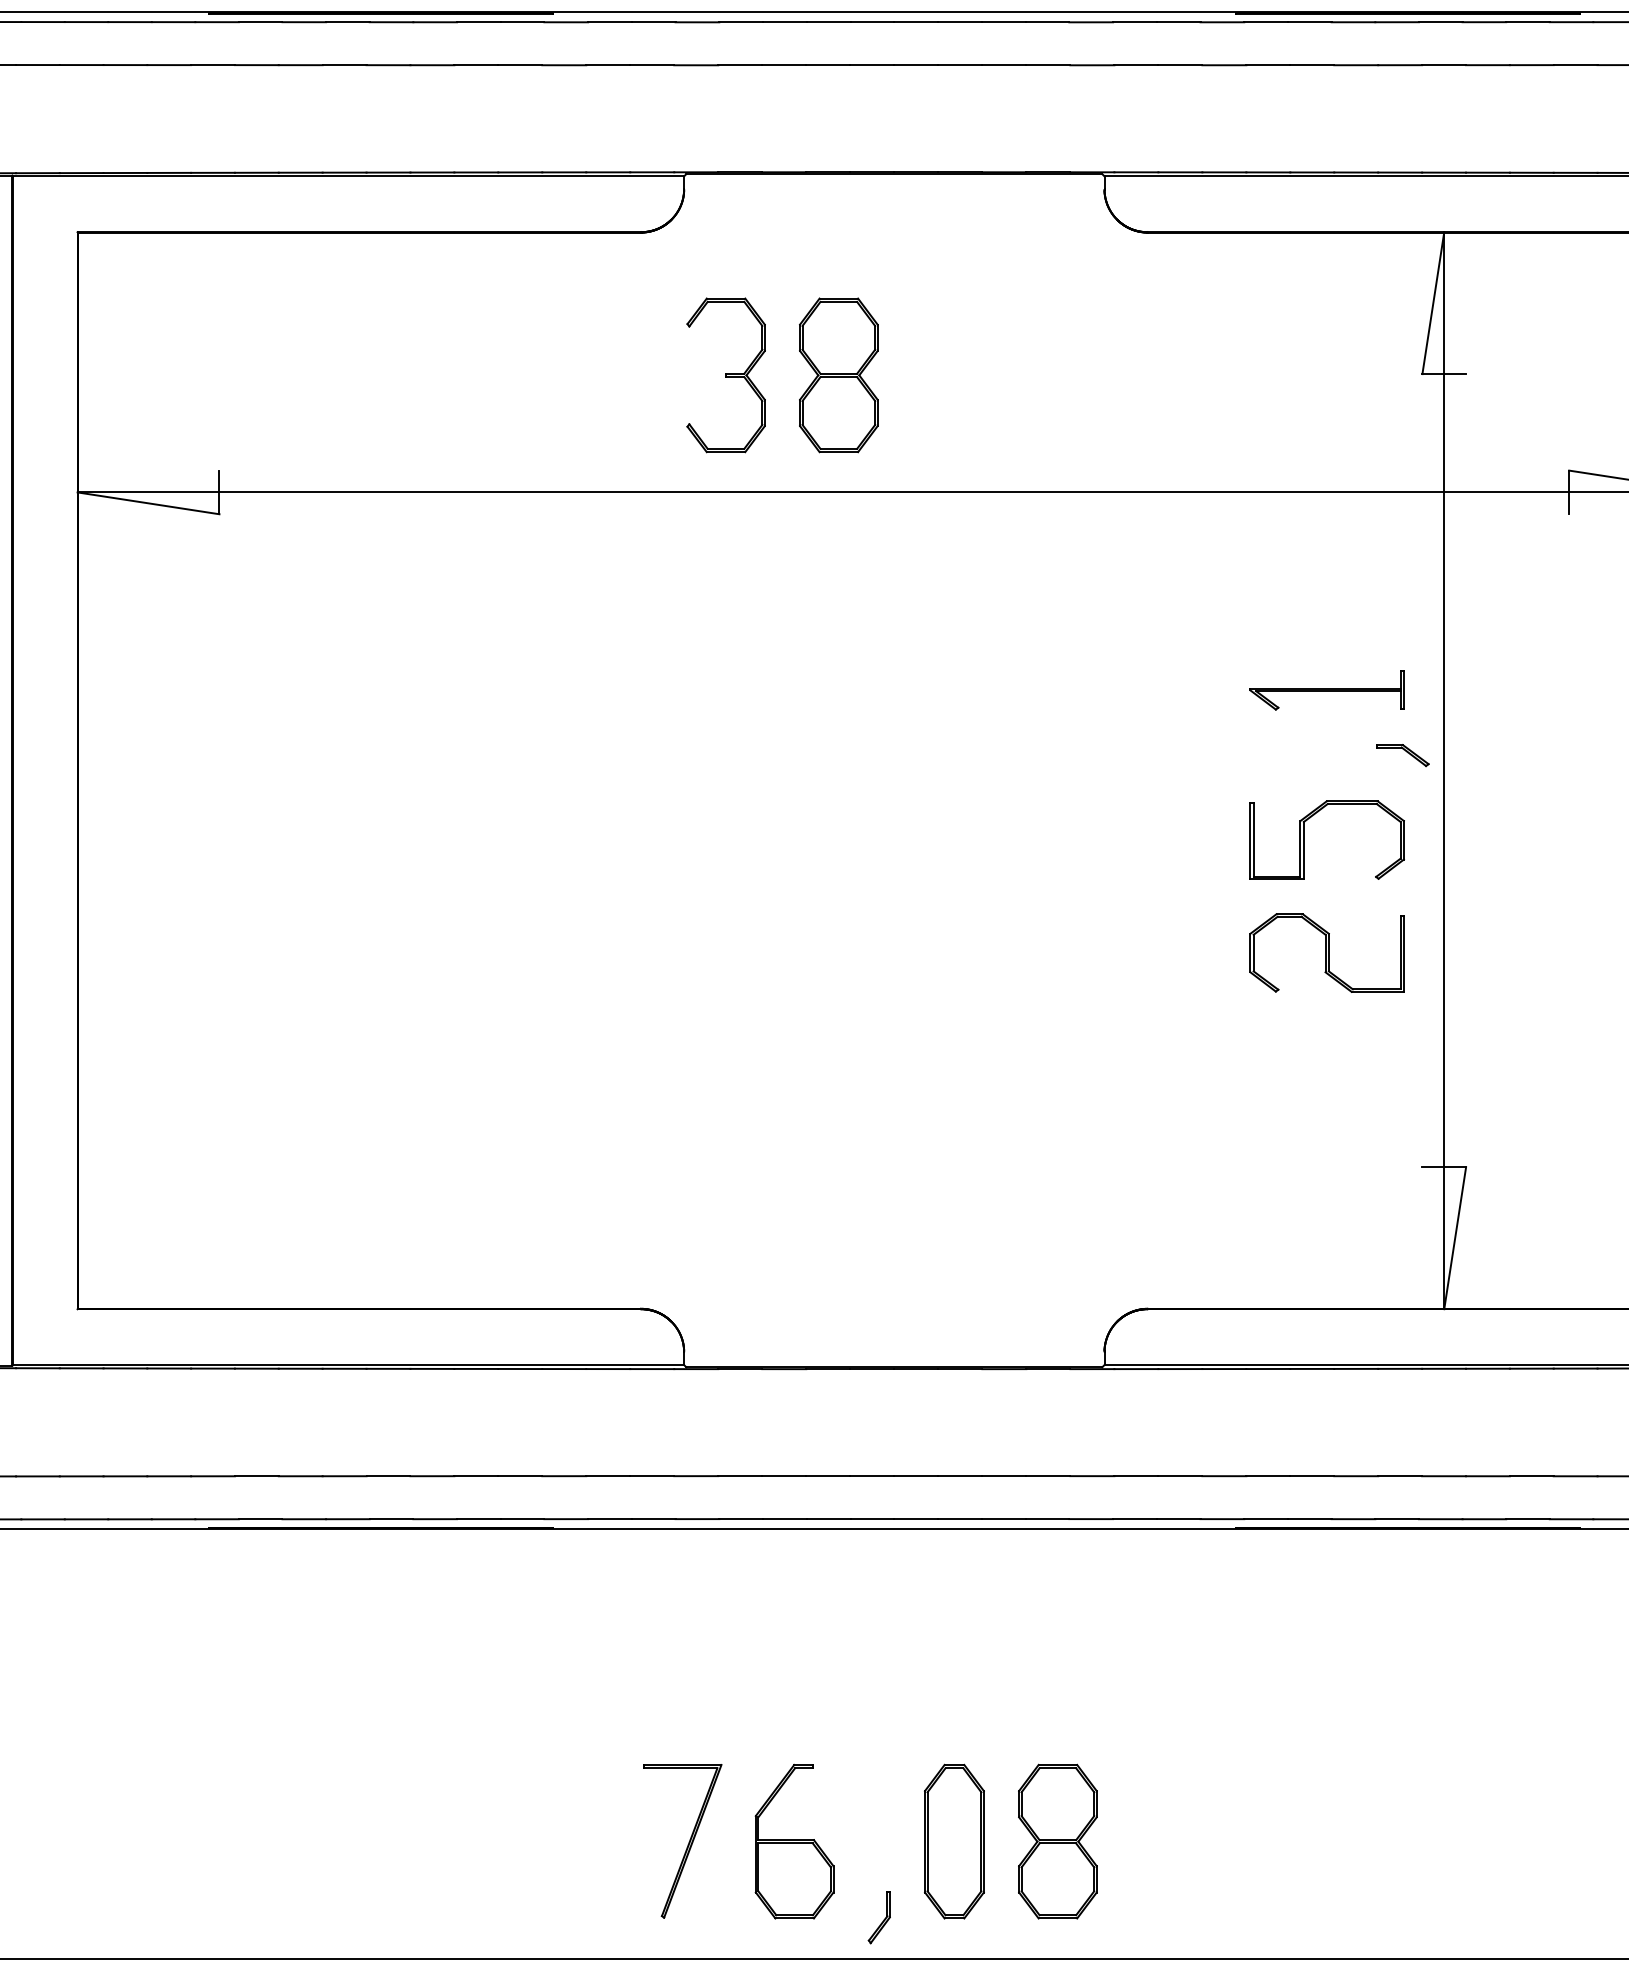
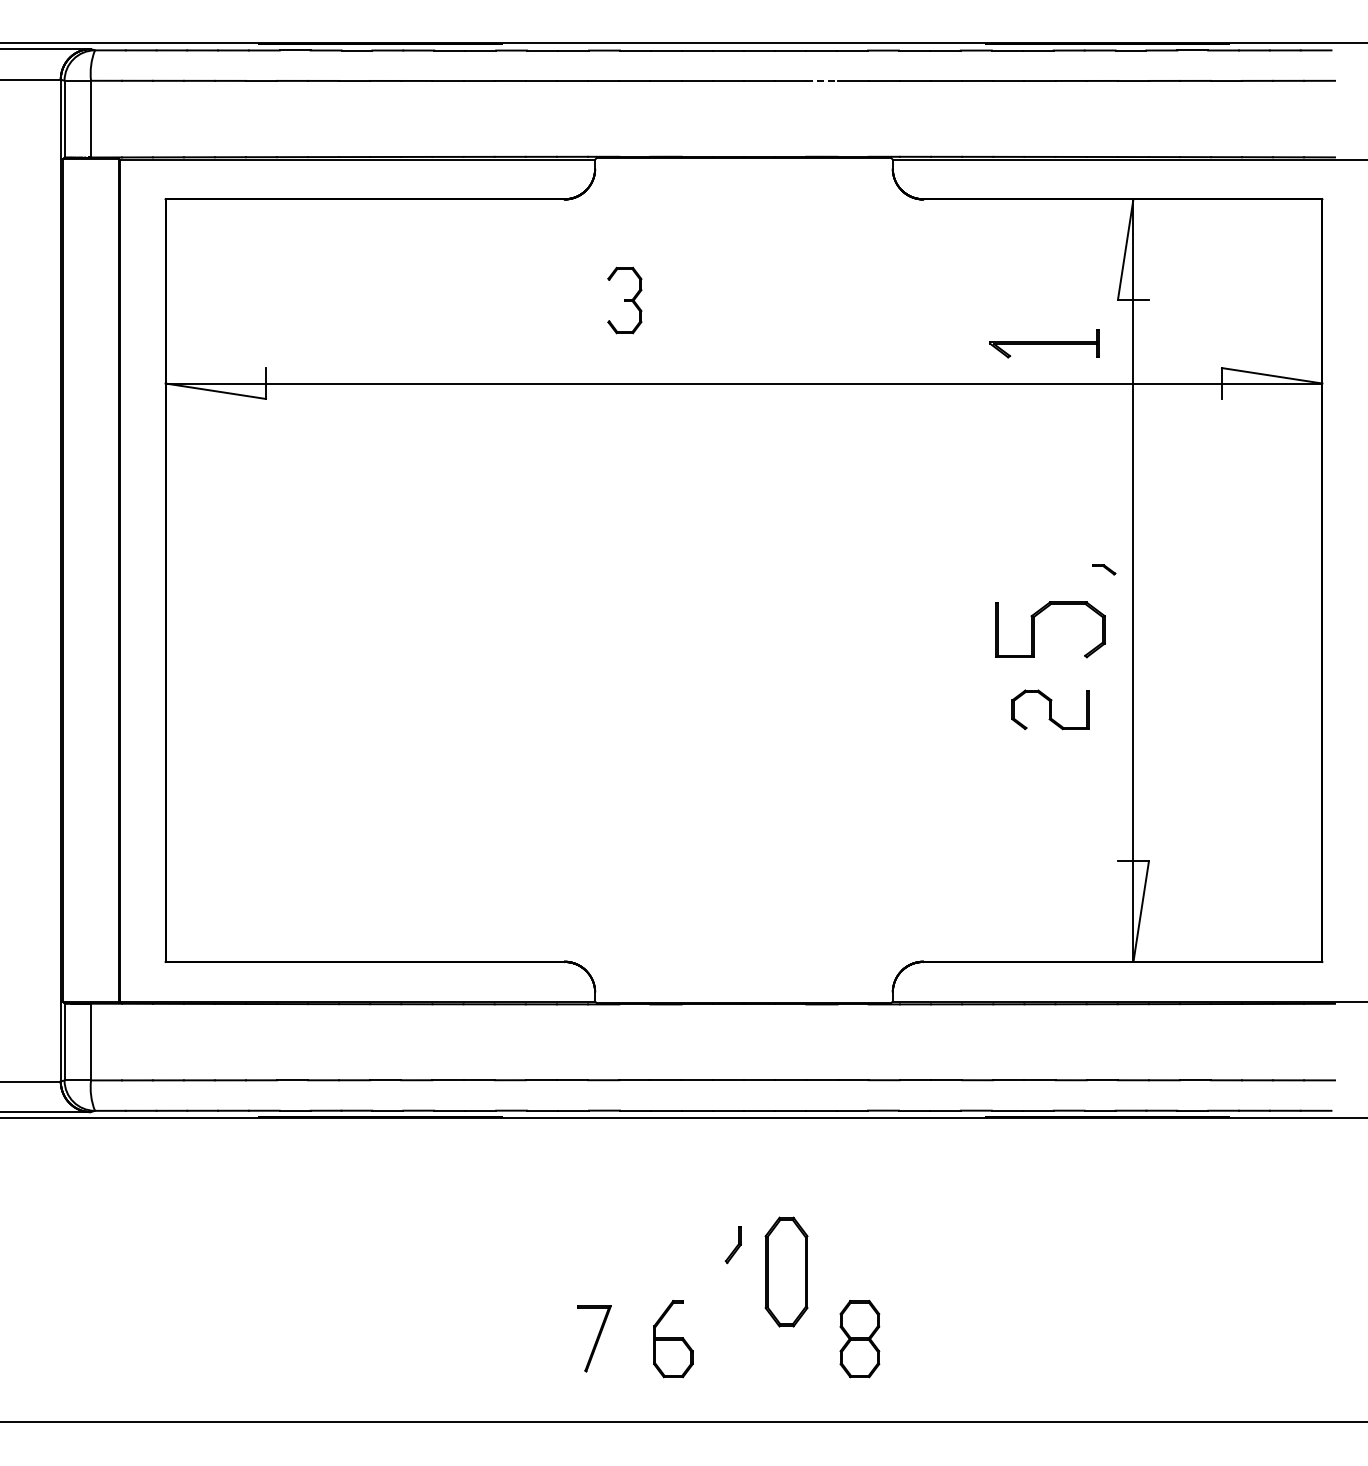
line: (1003, 65) -> (821, 81), solid -> dashed
part: (725, 375) -> (624, 300), size x0.6
part: (838, 375) -> (704, 300), removed
part: (1327, 690) -> (1044, 343), moved
part: (1403, 755) -> (1104, 569), size x0.6
part: (1327, 952) -> (1050, 709), size x0.7
part: (683, 1840) -> (594, 1338), size x0.6
part: (794, 1840) -> (673, 1338), size x0.7
part: (954, 1840) -> (786, 1271), moved
part: (1057, 1840) -> (859, 1338), size x0.7
part: (878, 1918) -> (732, 1245), moved

